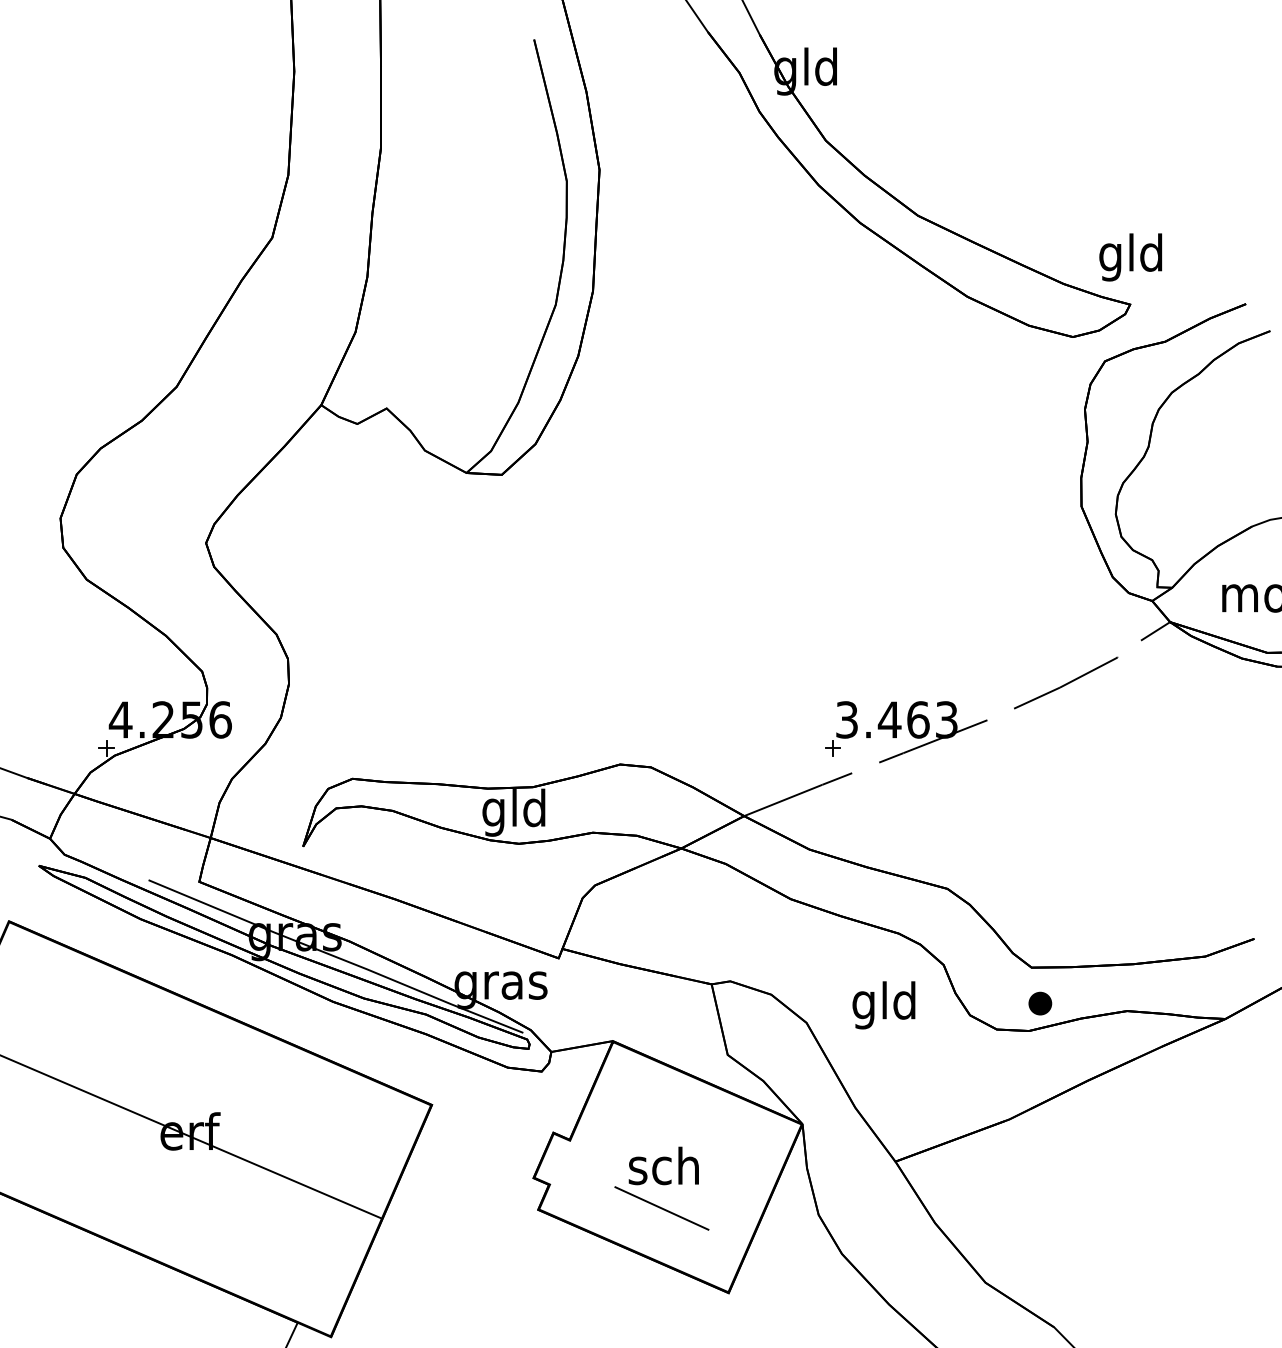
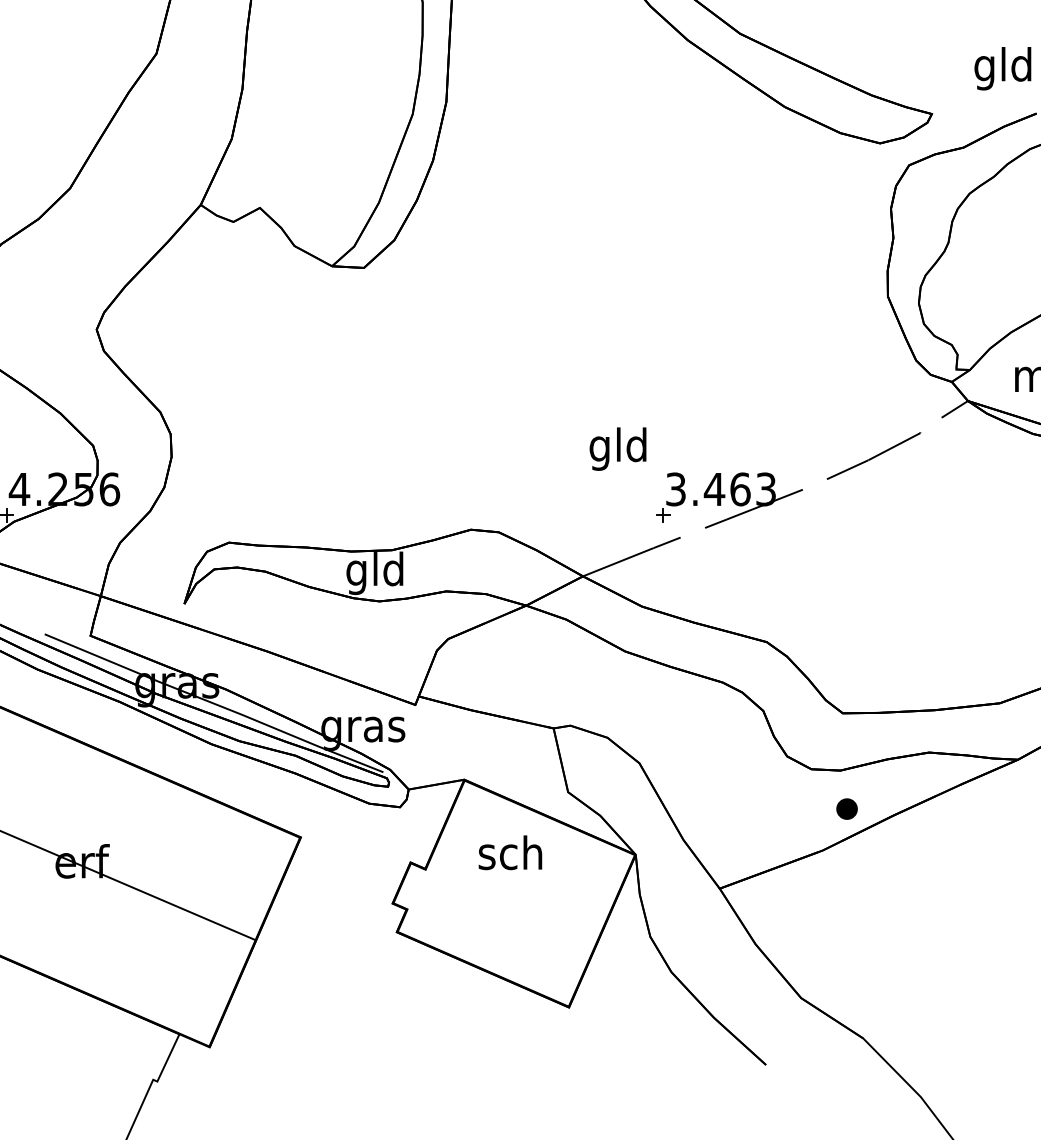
text: (1130, 257) -> (1002, 68), moved
part: (1040, 1003) -> (847, 808), moved
text: (883, 1005) -> (617, 449), moved
text: (663, 1165) -> (510, 852), moved
line: (661, 1208) -> (508, 931), removed

